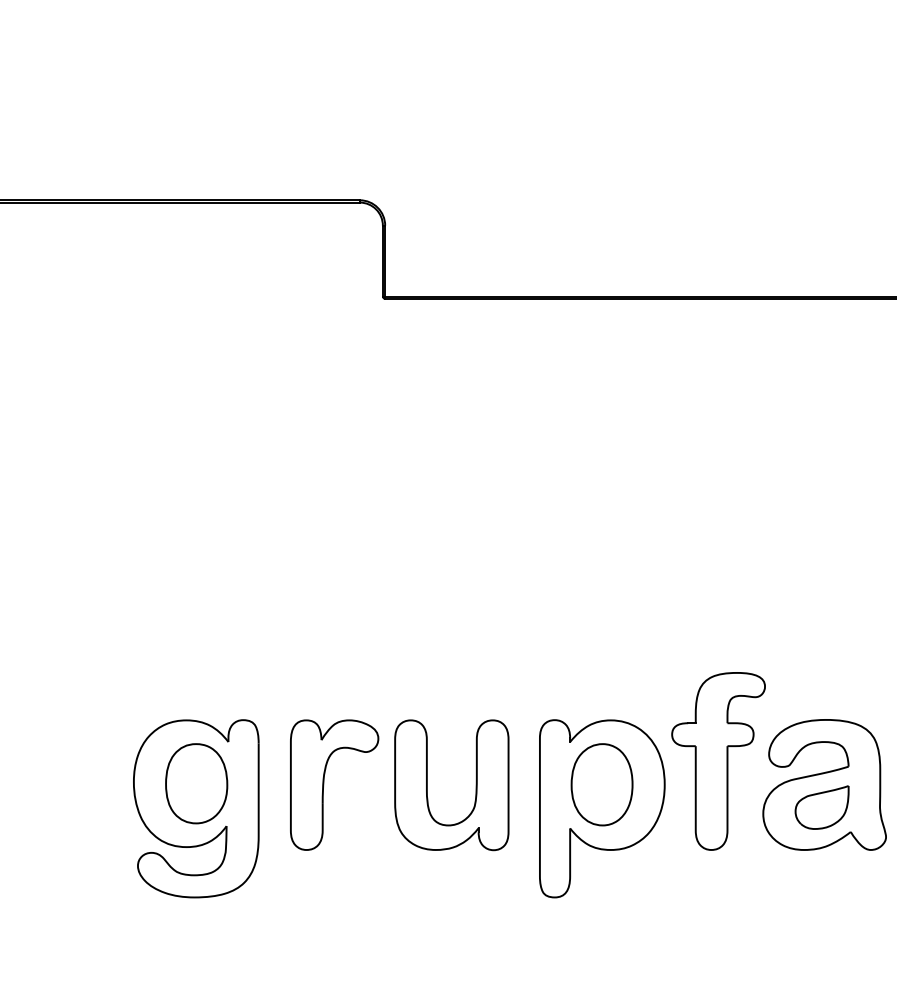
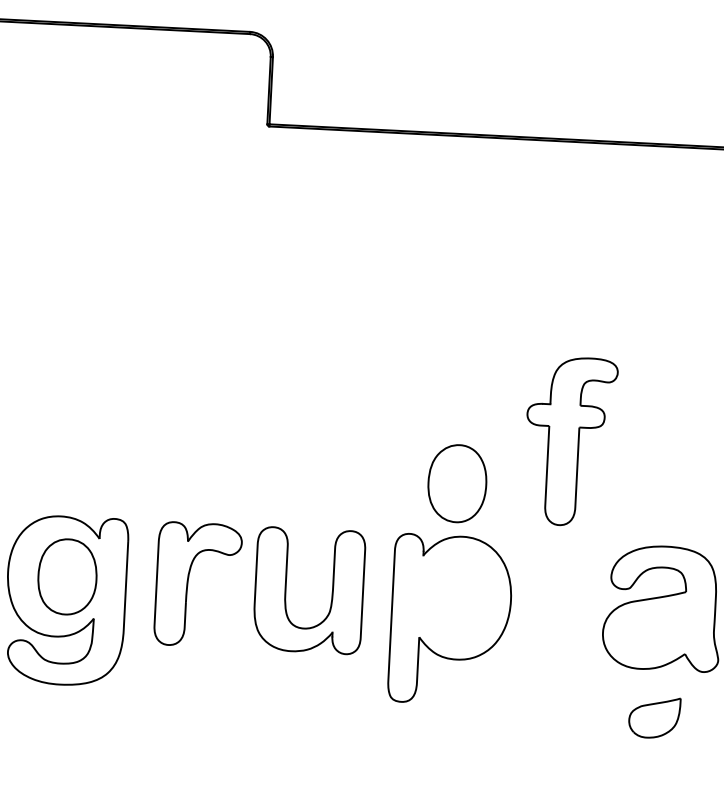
part: (718, 761) -> (570, 441), moved
part: (601, 784) -> (456, 483), moved
part: (821, 807) -> (653, 717), moved

